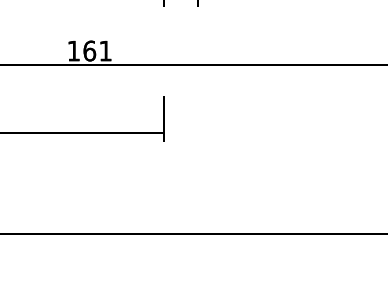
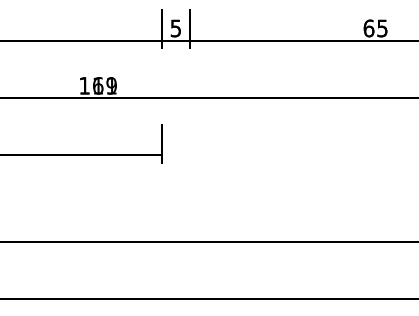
text: (97, 50) -> (104, 85), 161 -> 119

